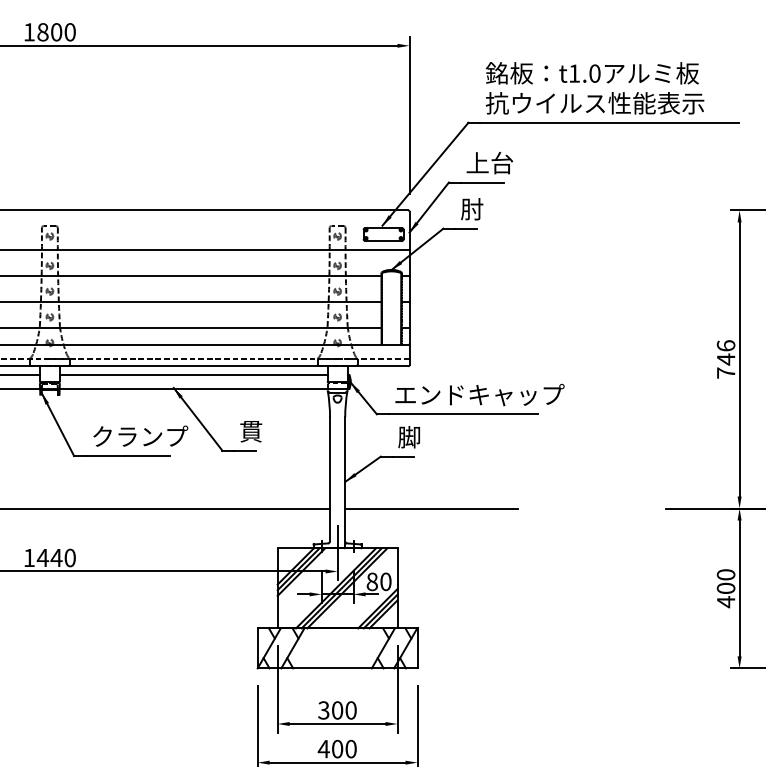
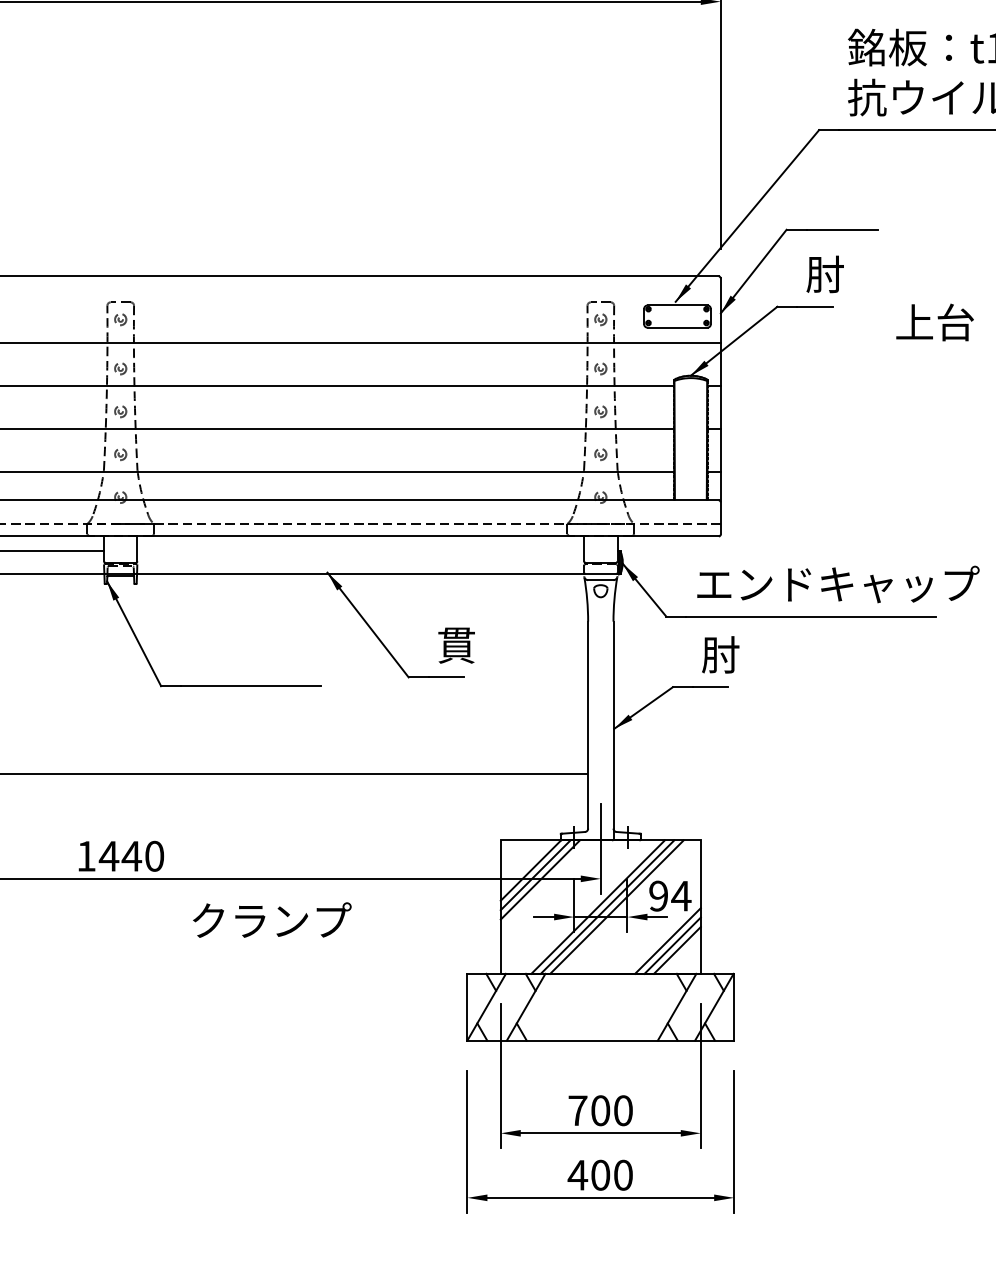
text: (489, 162) -> (934, 321), moved
line: (193, 375) -> (360, 551), removed
text: (140, 435) -> (271, 918), moved
text: (409, 437) -> (720, 655), 脚 -> 肘
line: (431, 508) -> (757, 773), removed
text: (378, 581) -> (669, 895), 80 -> 94
text: (323, 710) -> (577, 1110), 300 -> 700

